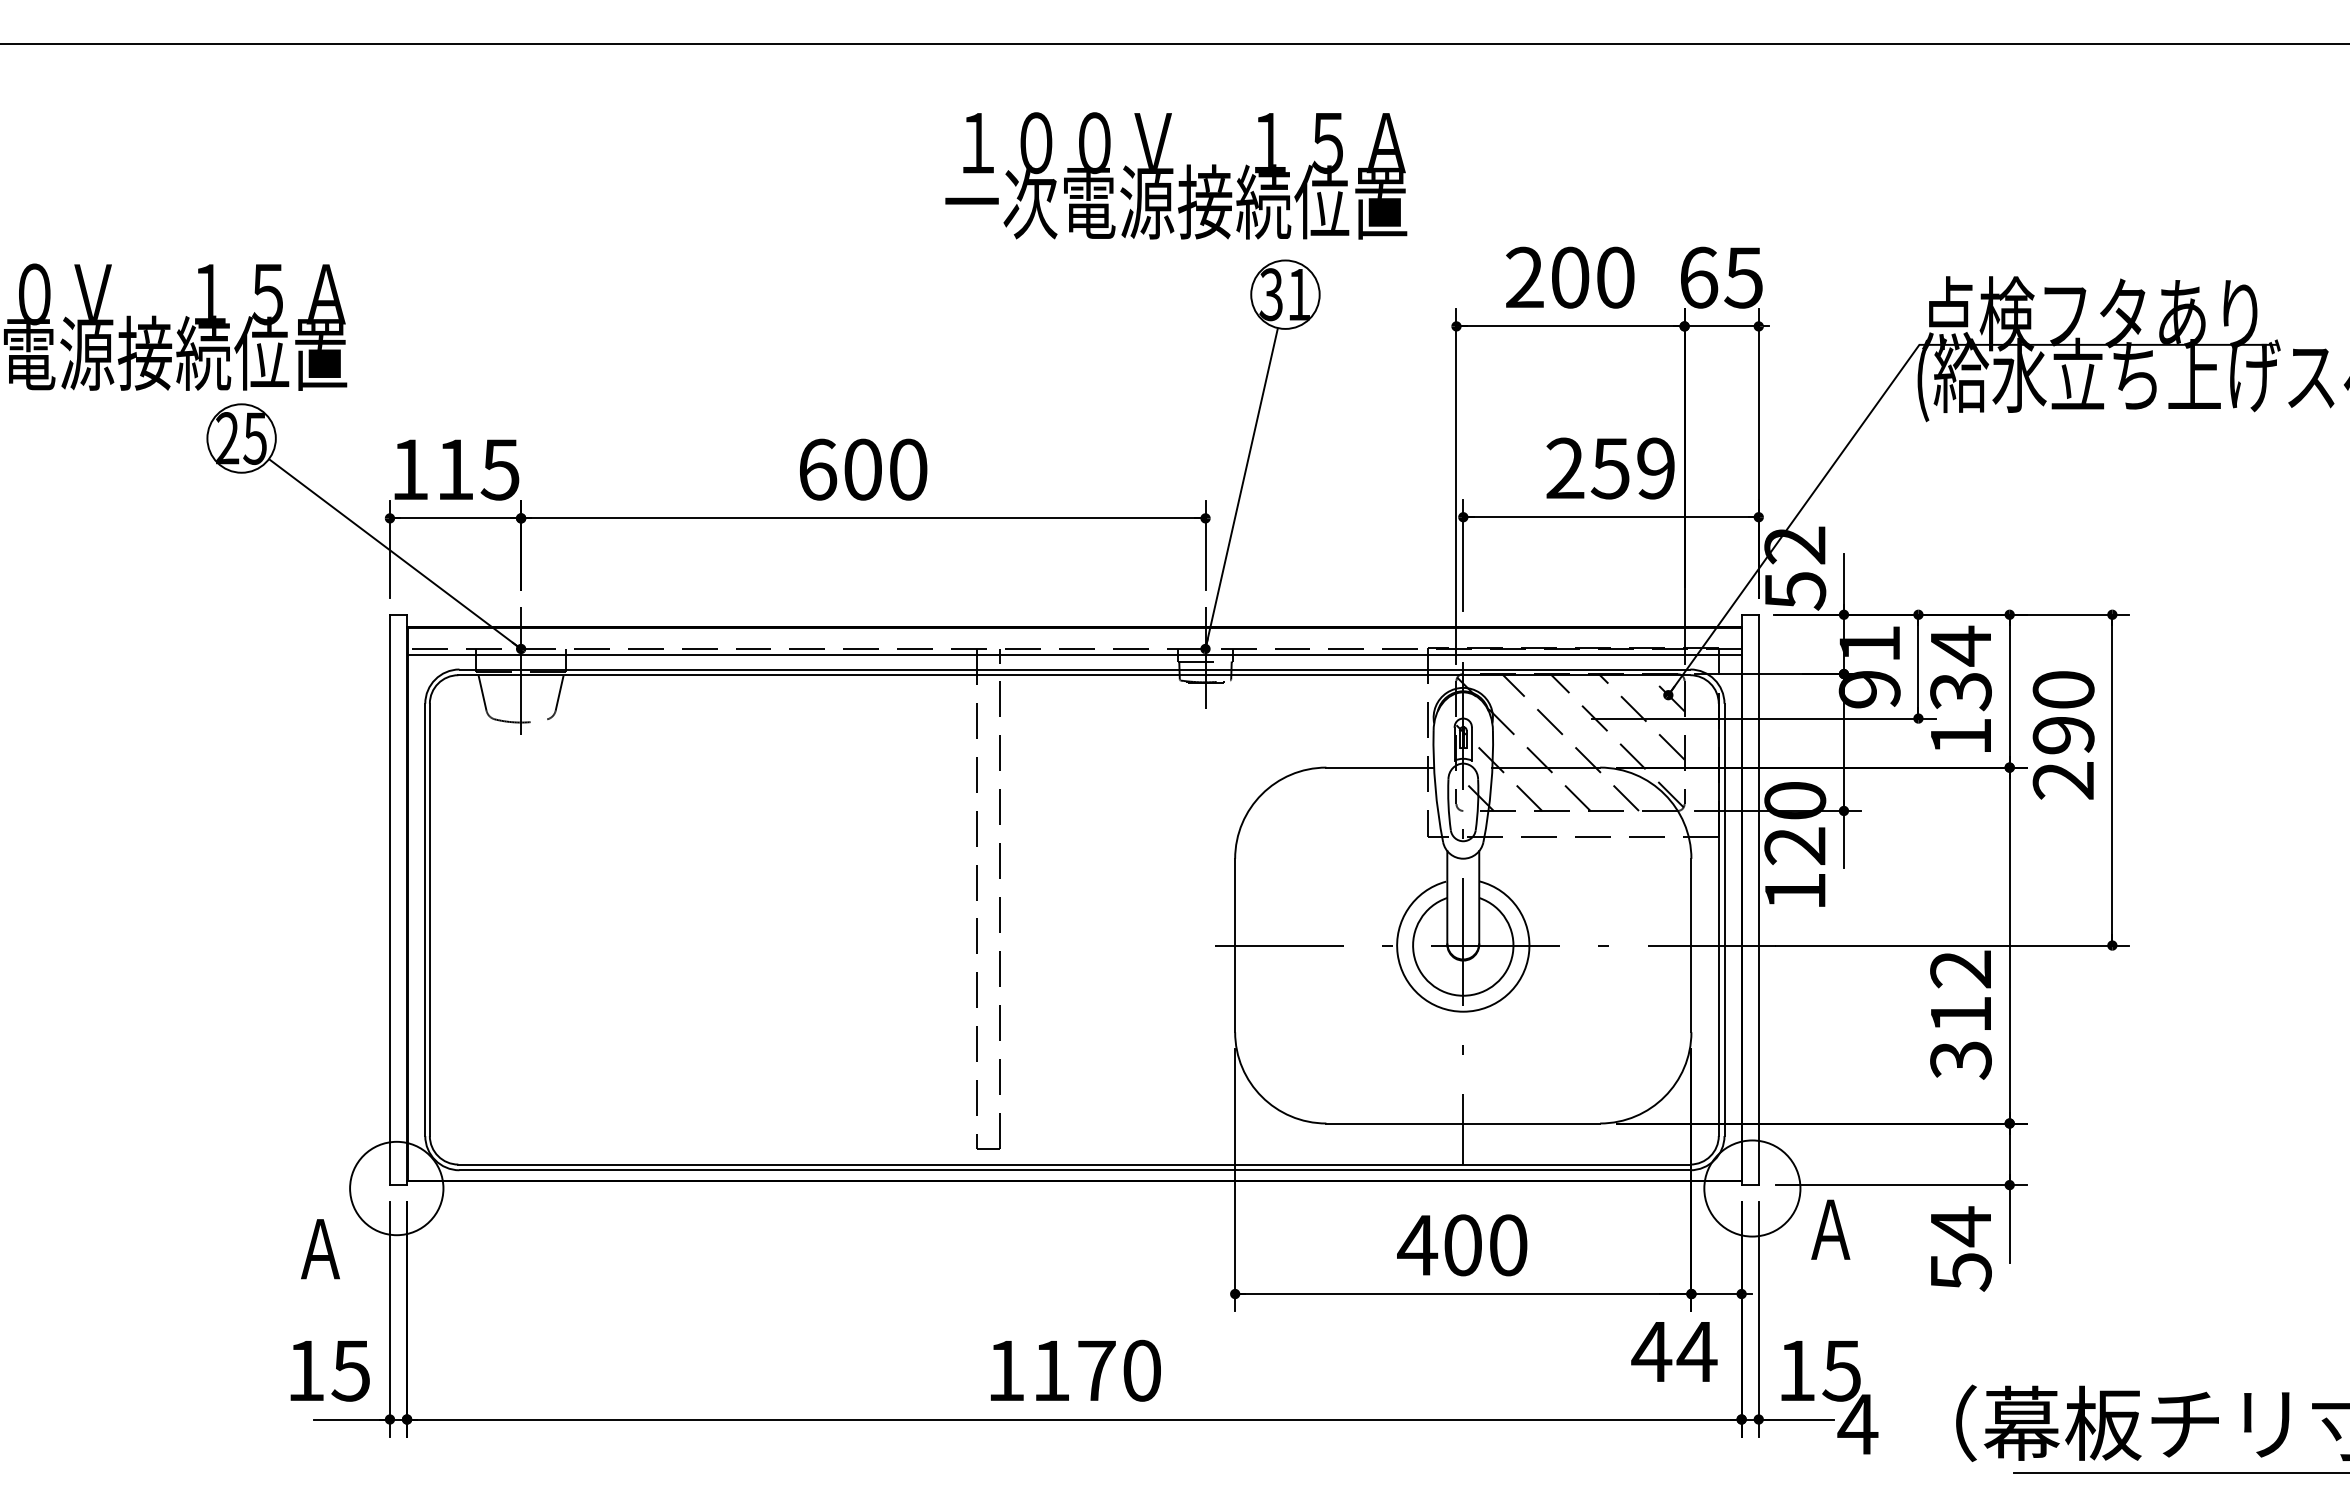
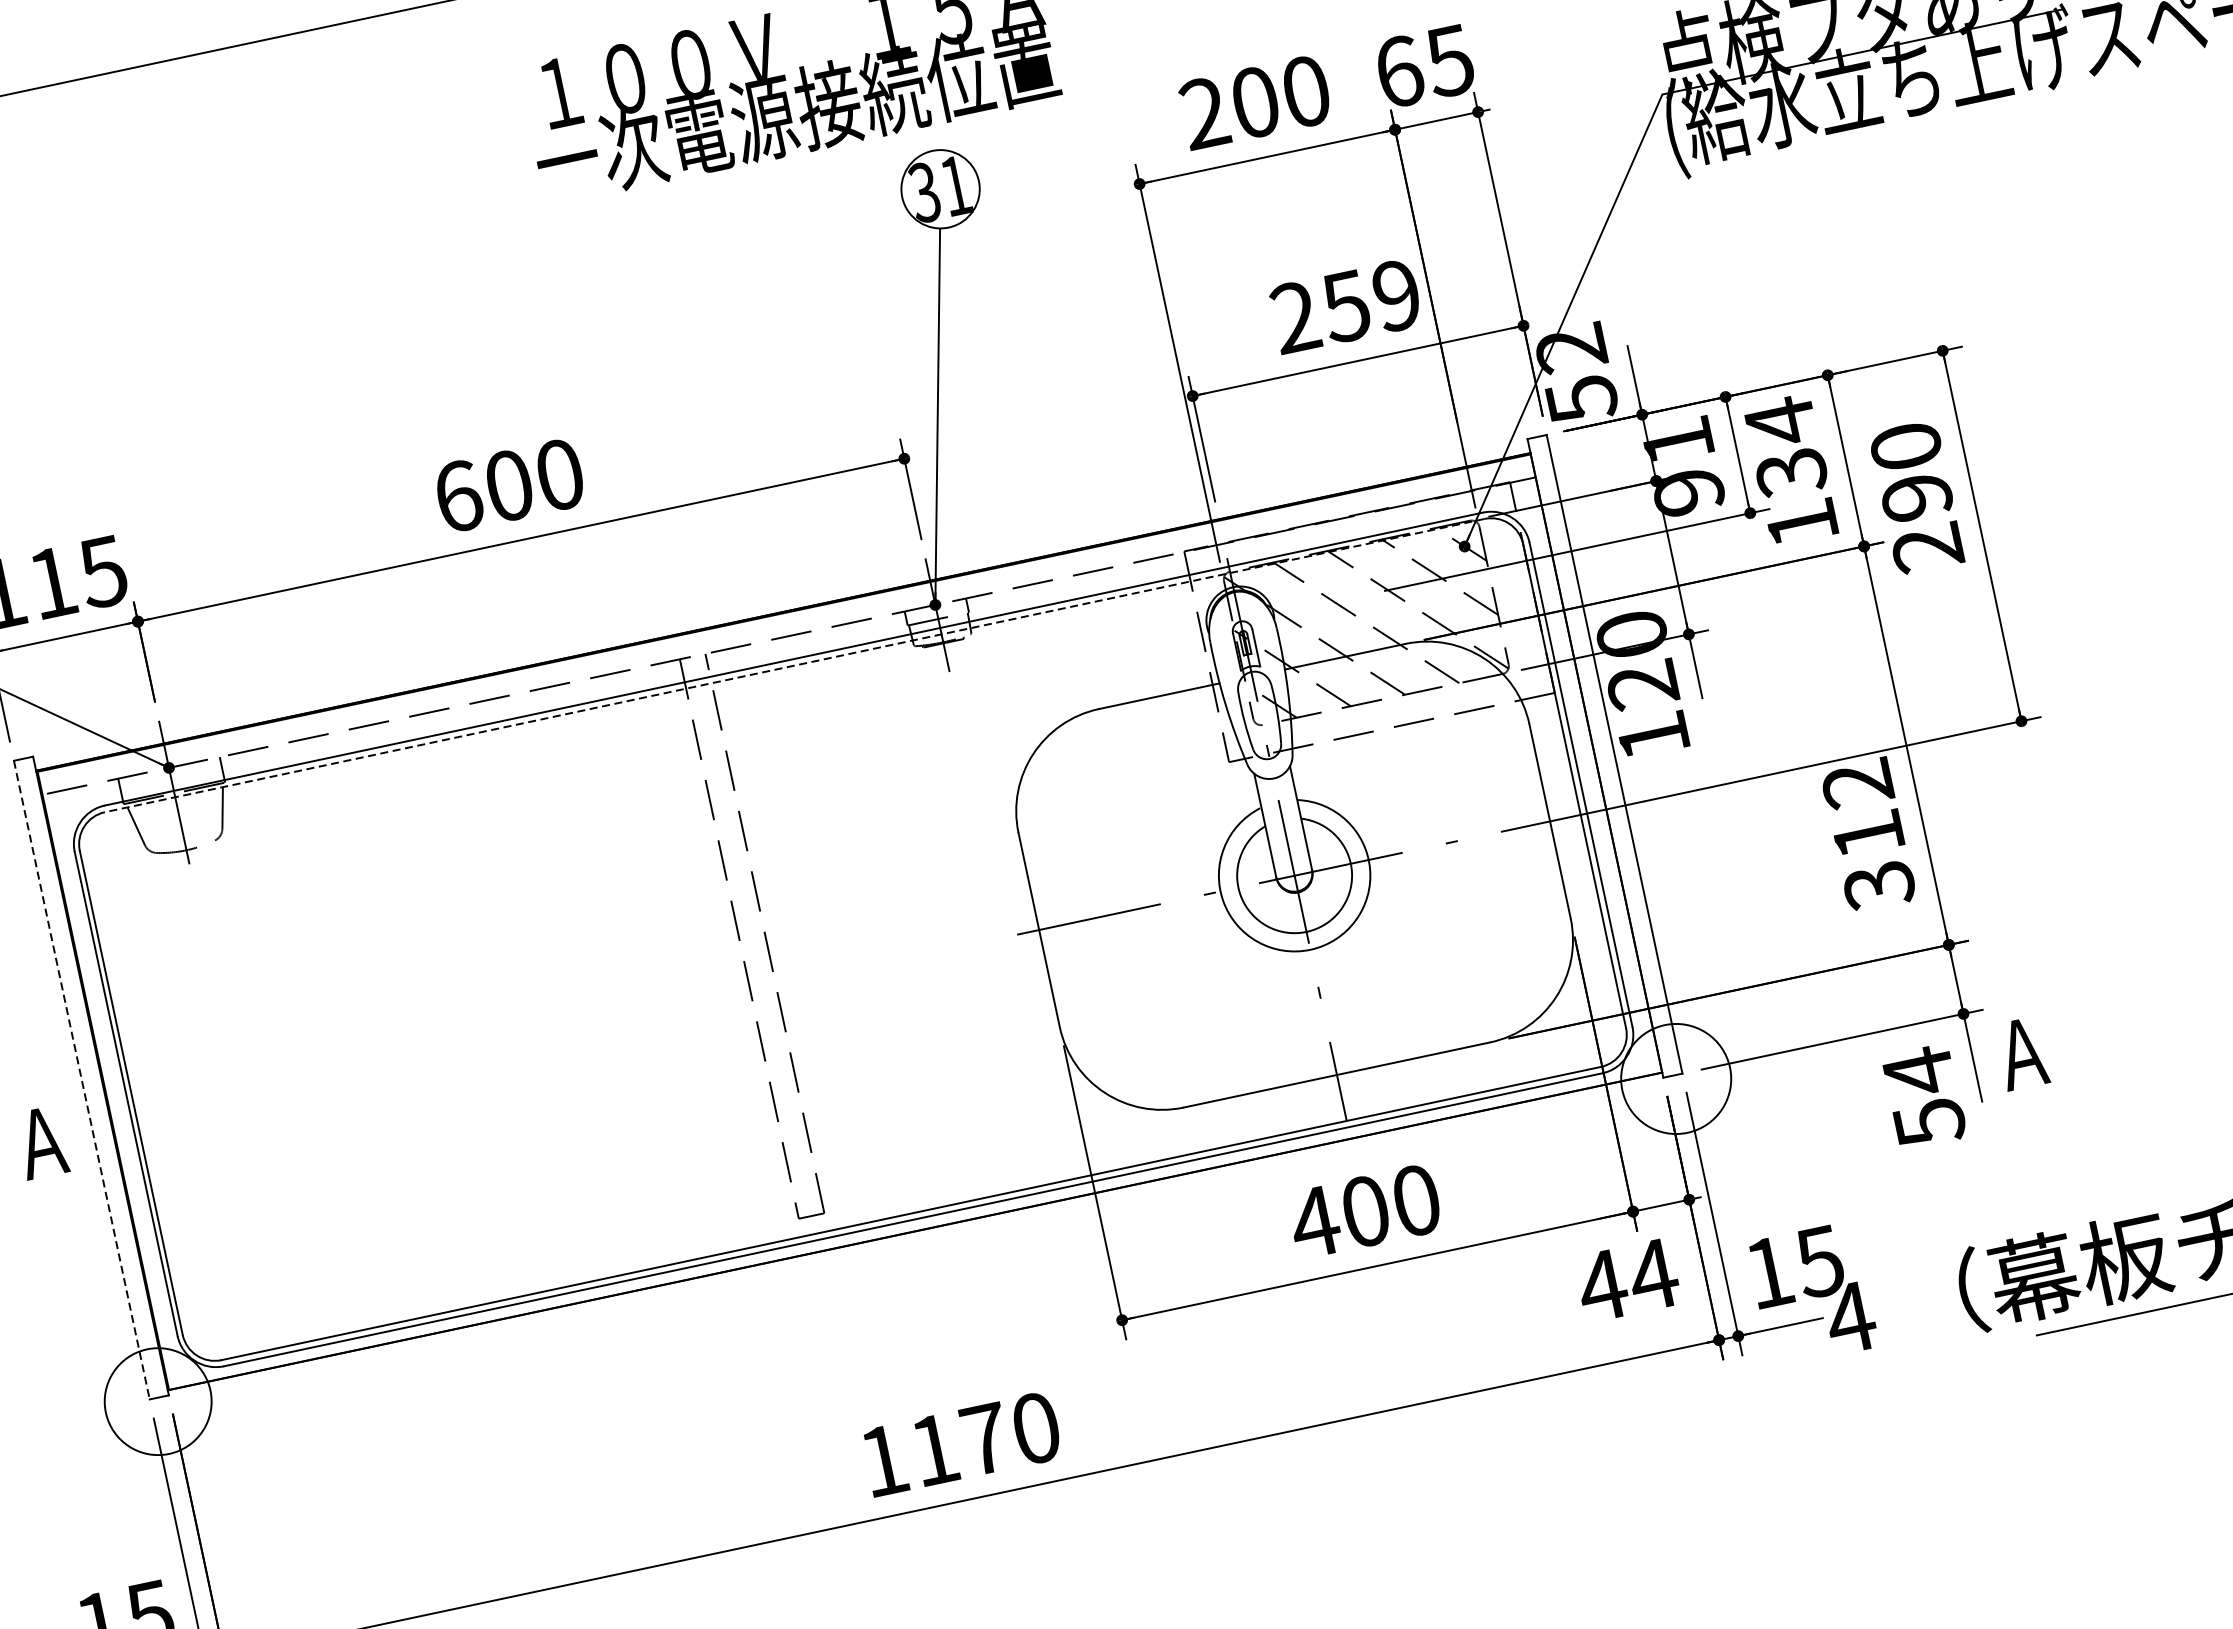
line: (1074, 654) -> (789, 642), removed
line: (1074, 675) -> (794, 665), solid -> dashed
line: (389, 900) -> (81, 1080), solid -> dashed
text: (1830, 1229) -> (2022, 1053), moved
text: (320, 1249) -> (42, 1143), moved

